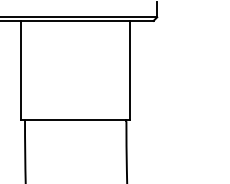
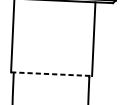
line: (76, 119) -> (52, 74), solid -> dashed

